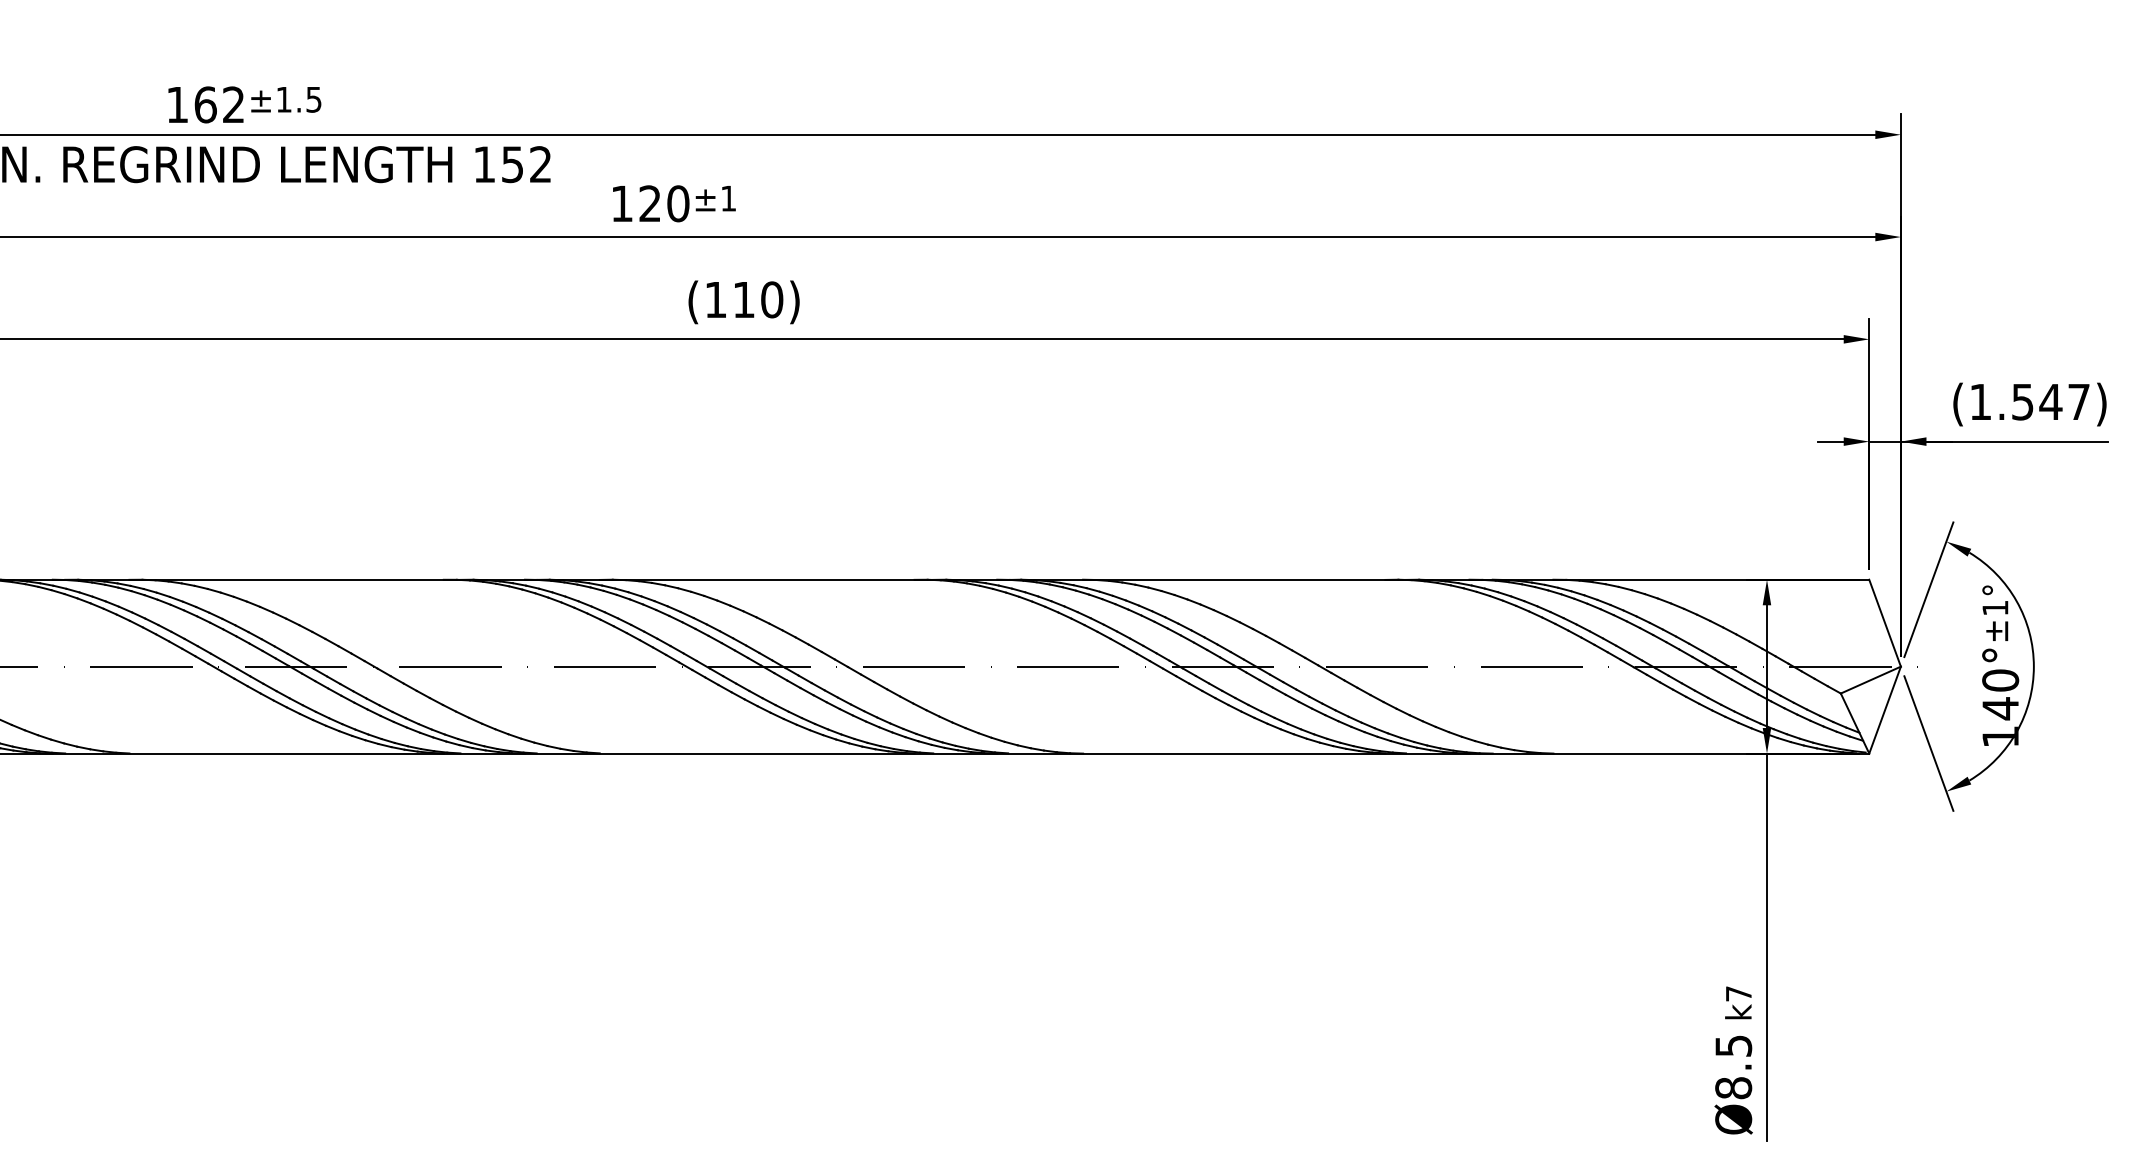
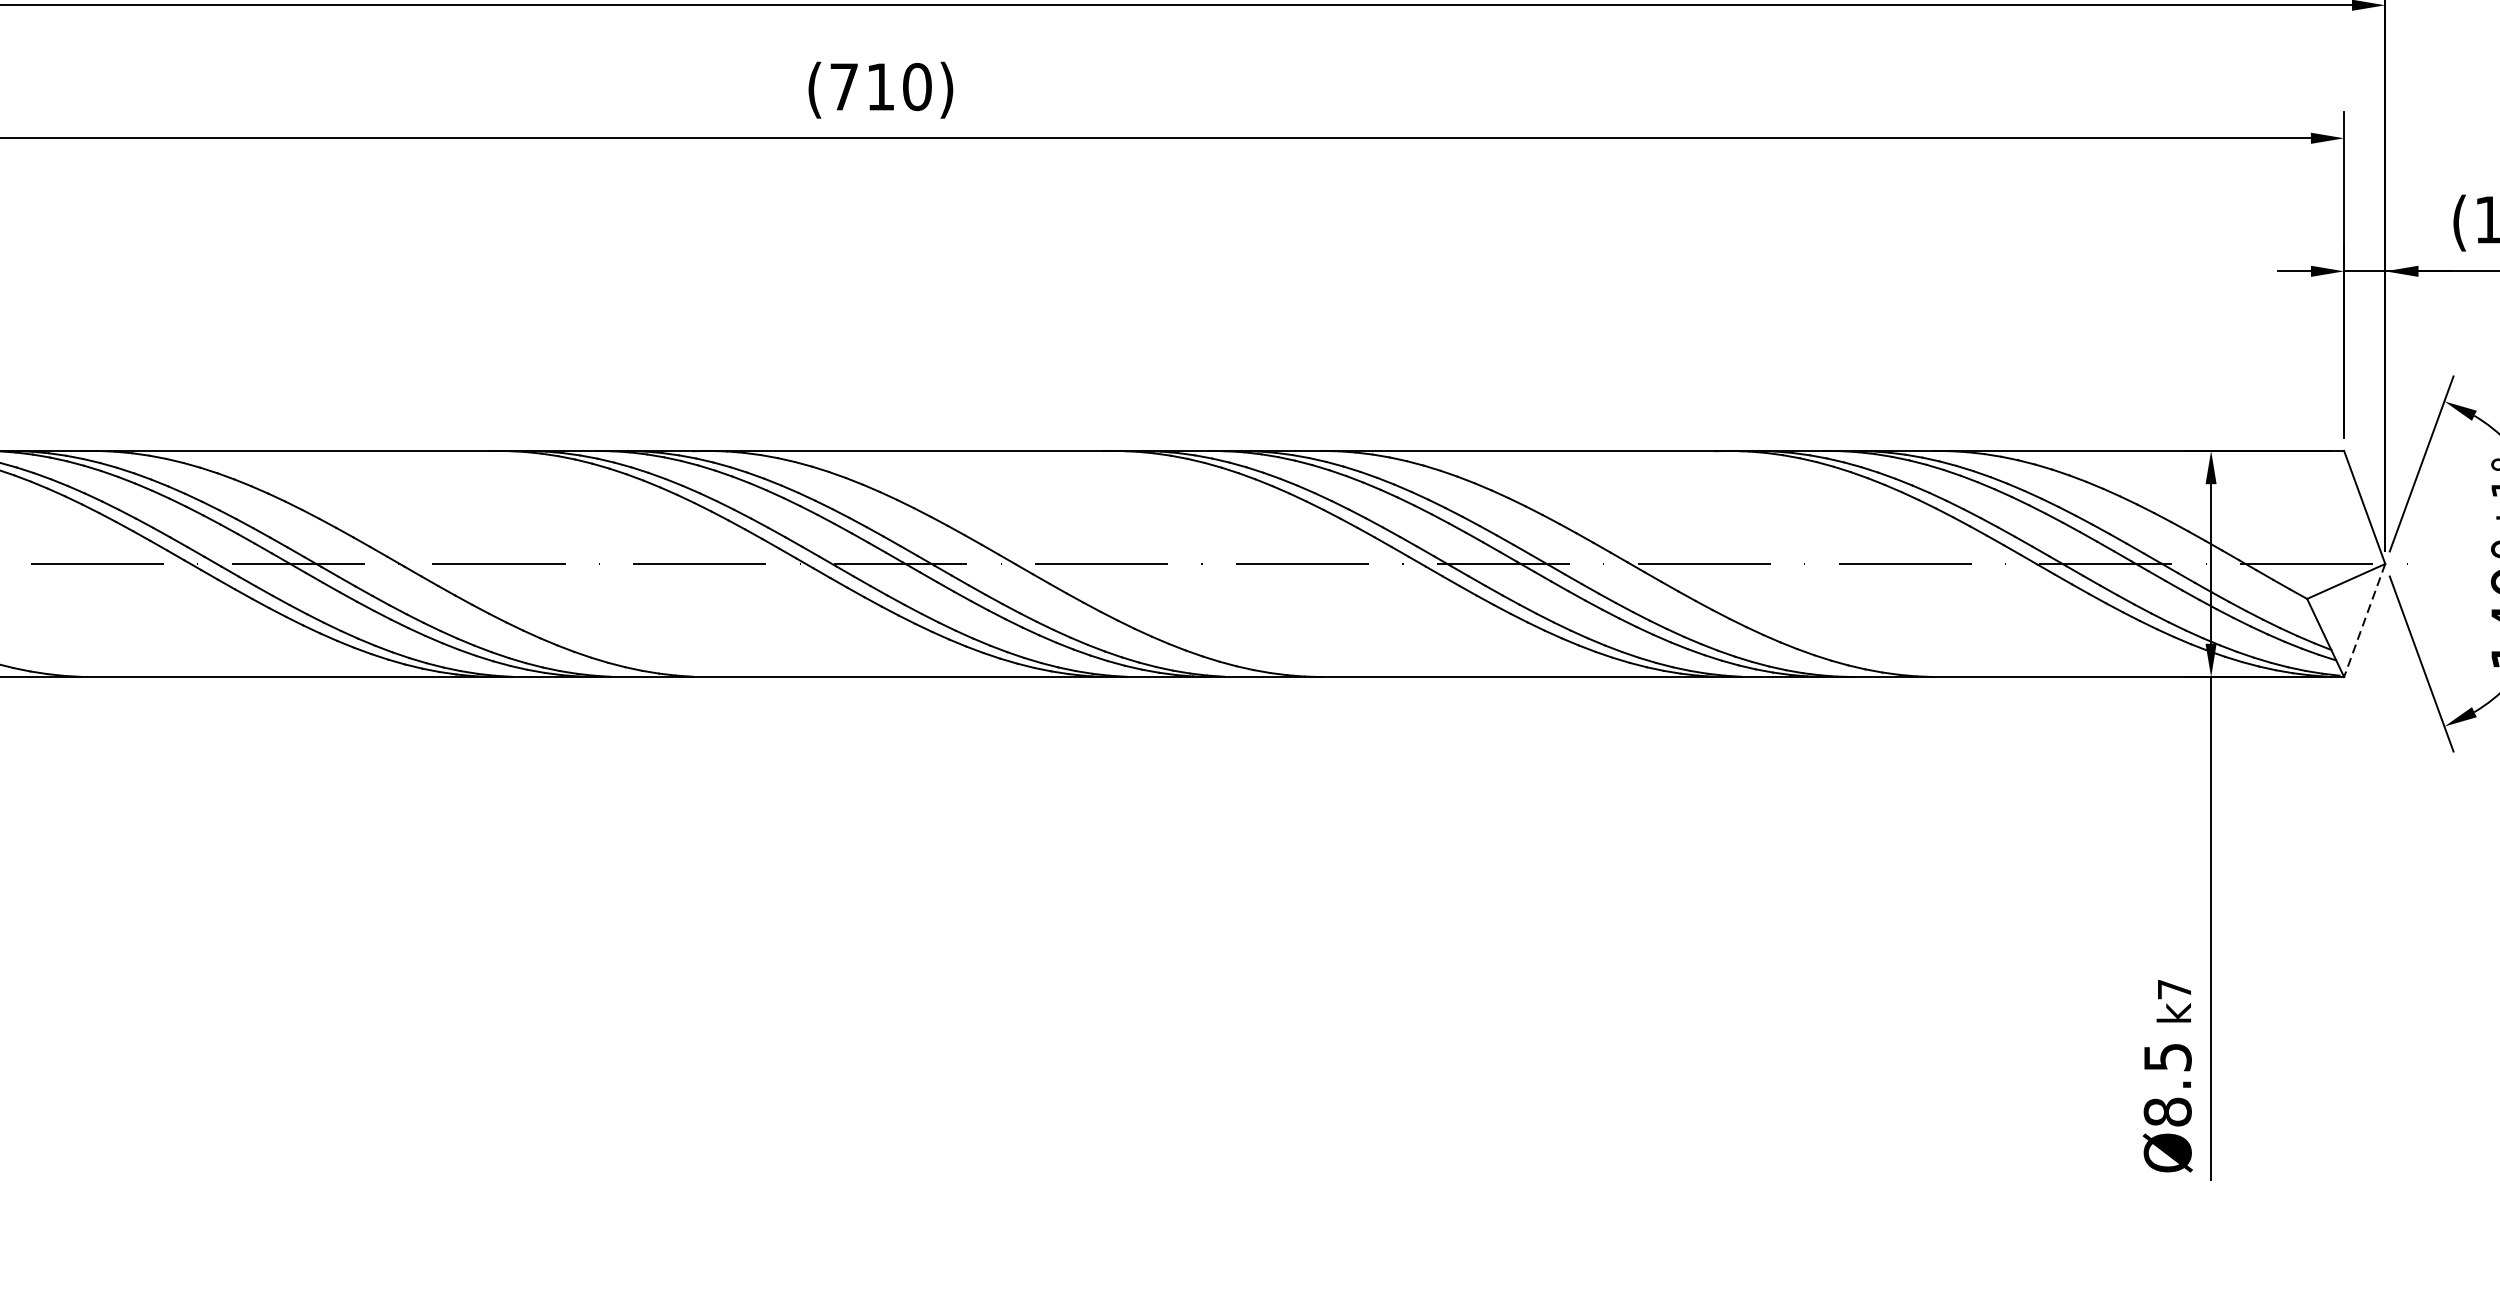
text: (715, 299) -> (843, 86), (110) -> (710)
line: (1884, 710) -> (2363, 620), solid -> dashed

